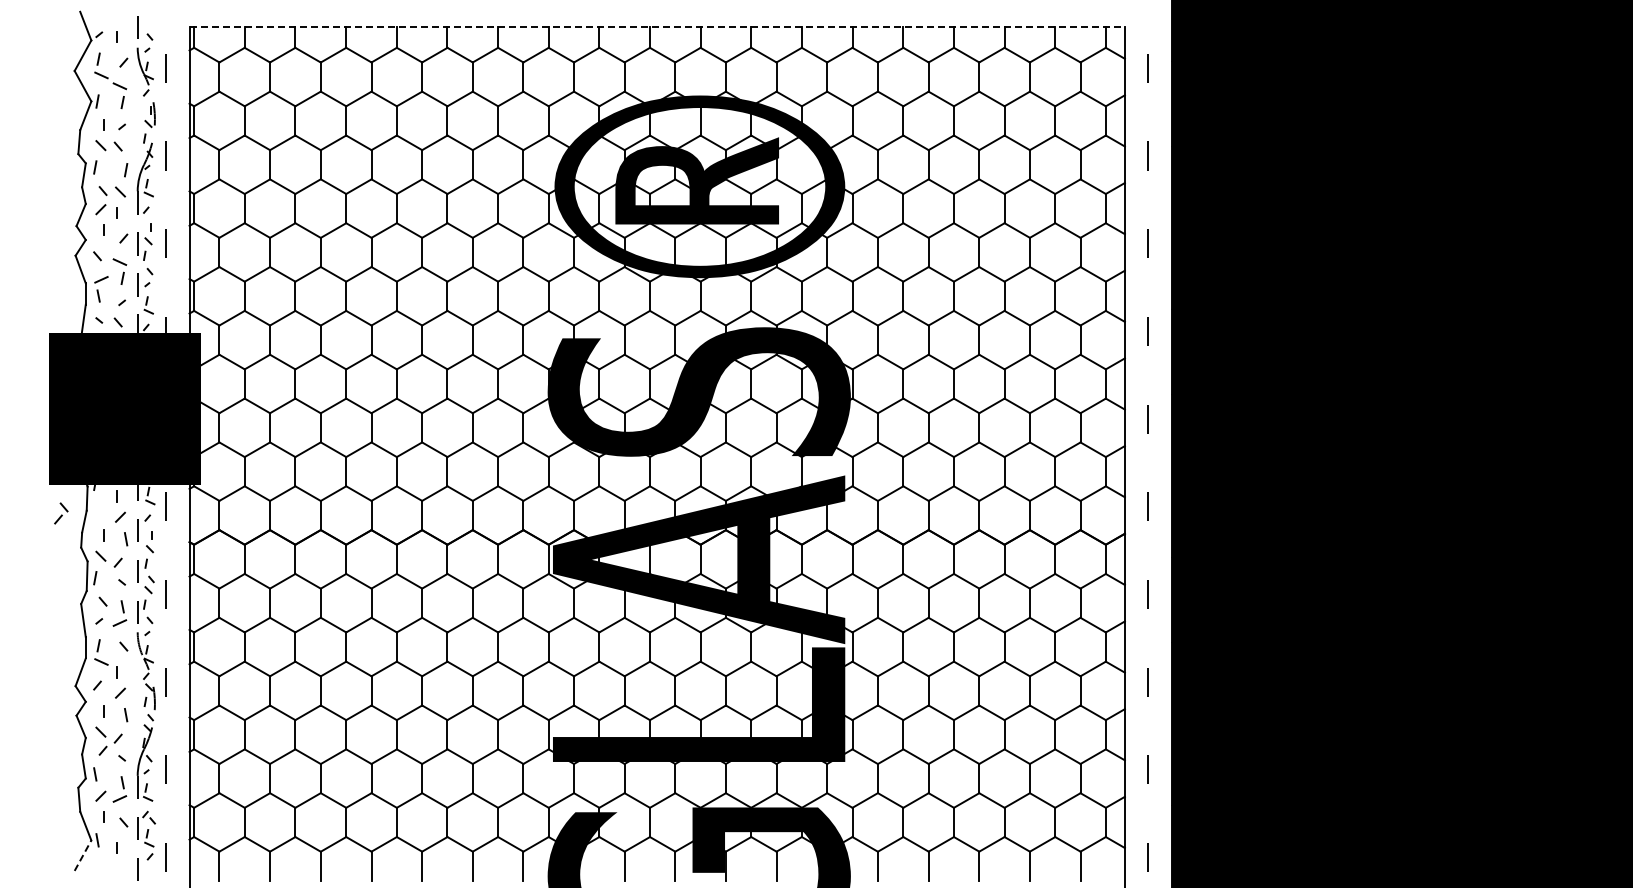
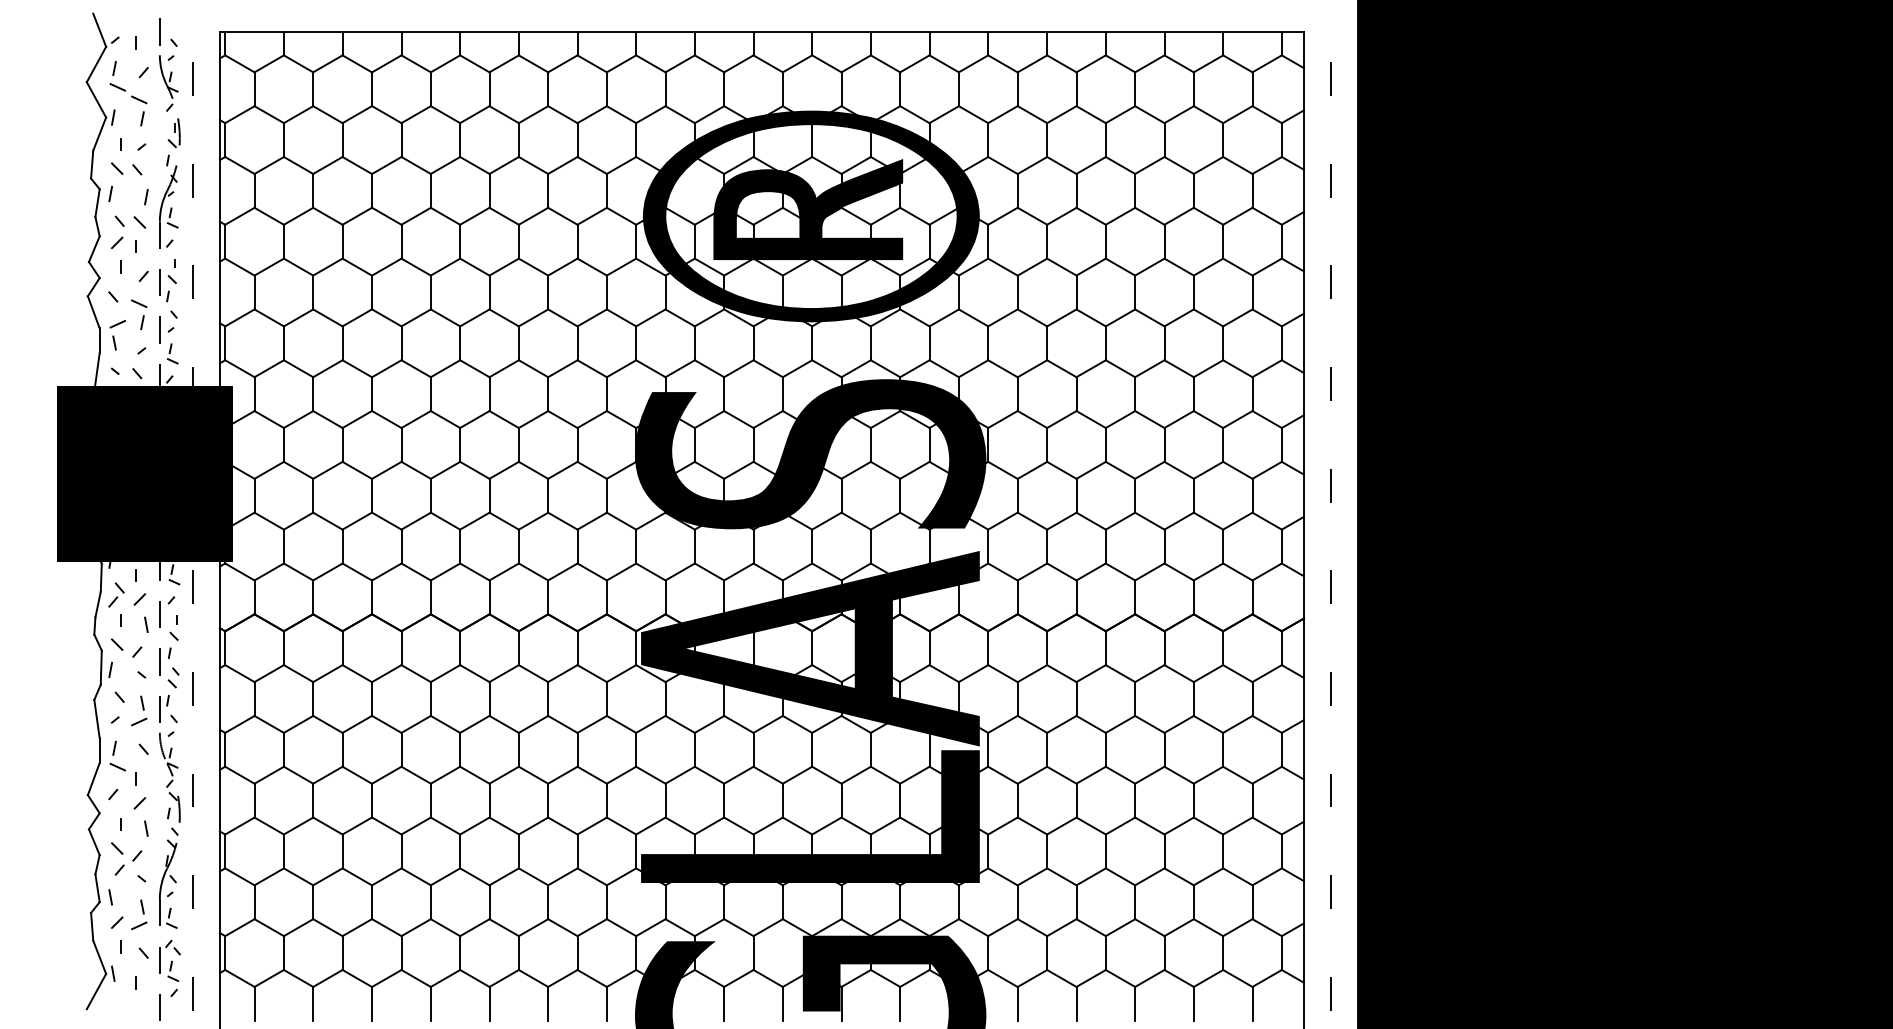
line: (657, 27) -> (762, 31), dashed -> solid
part: (61, 513) -> (116, 595), moved
line: (83, 855) -> (97, 991), dashed -> solid

